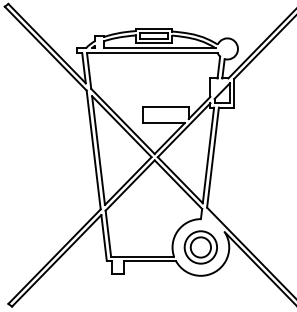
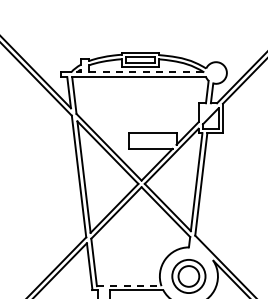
line: (160, 48) -> (147, 72), solid -> dashed
line: (142, 256) -> (129, 285), solid -> dashed

